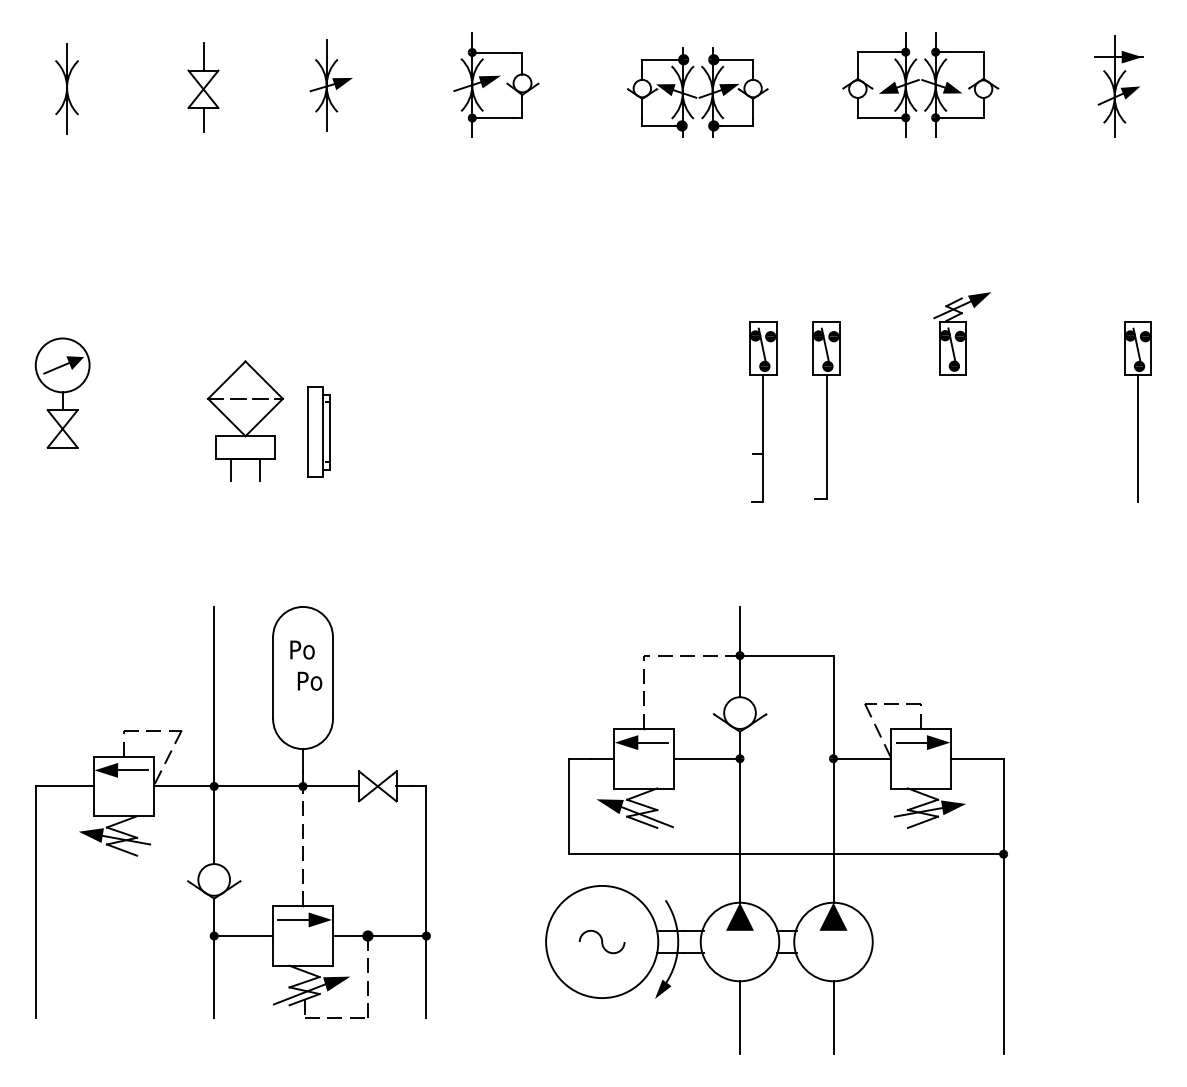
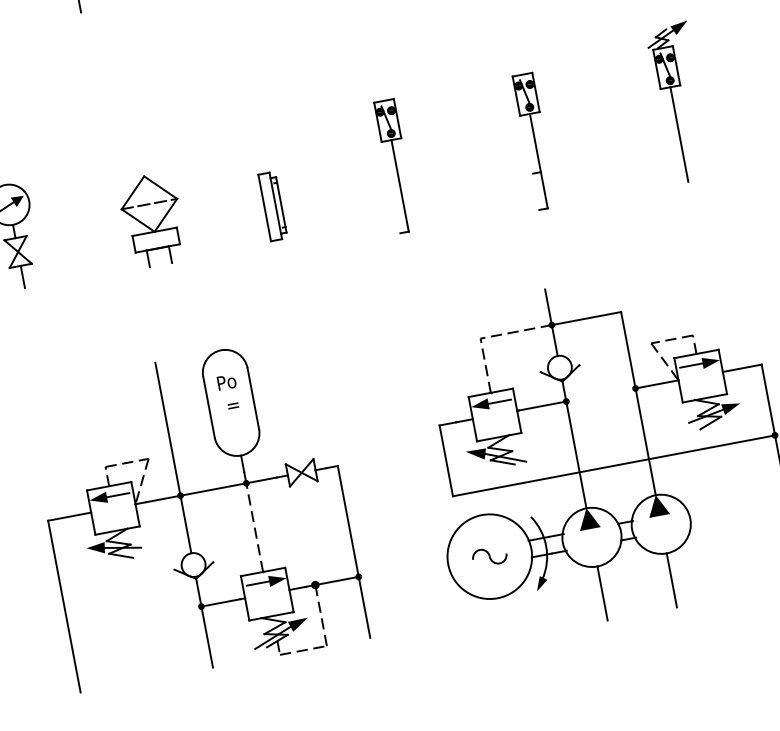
part: (826, 410) -> (396, 166), moved
part: (318, 431) -> (272, 205), moved
line: (953, 438) -> (679, 134), added
line: (62, 462) -> (22, 276), added
text: (309, 680) -> (236, 403), Po -> =

